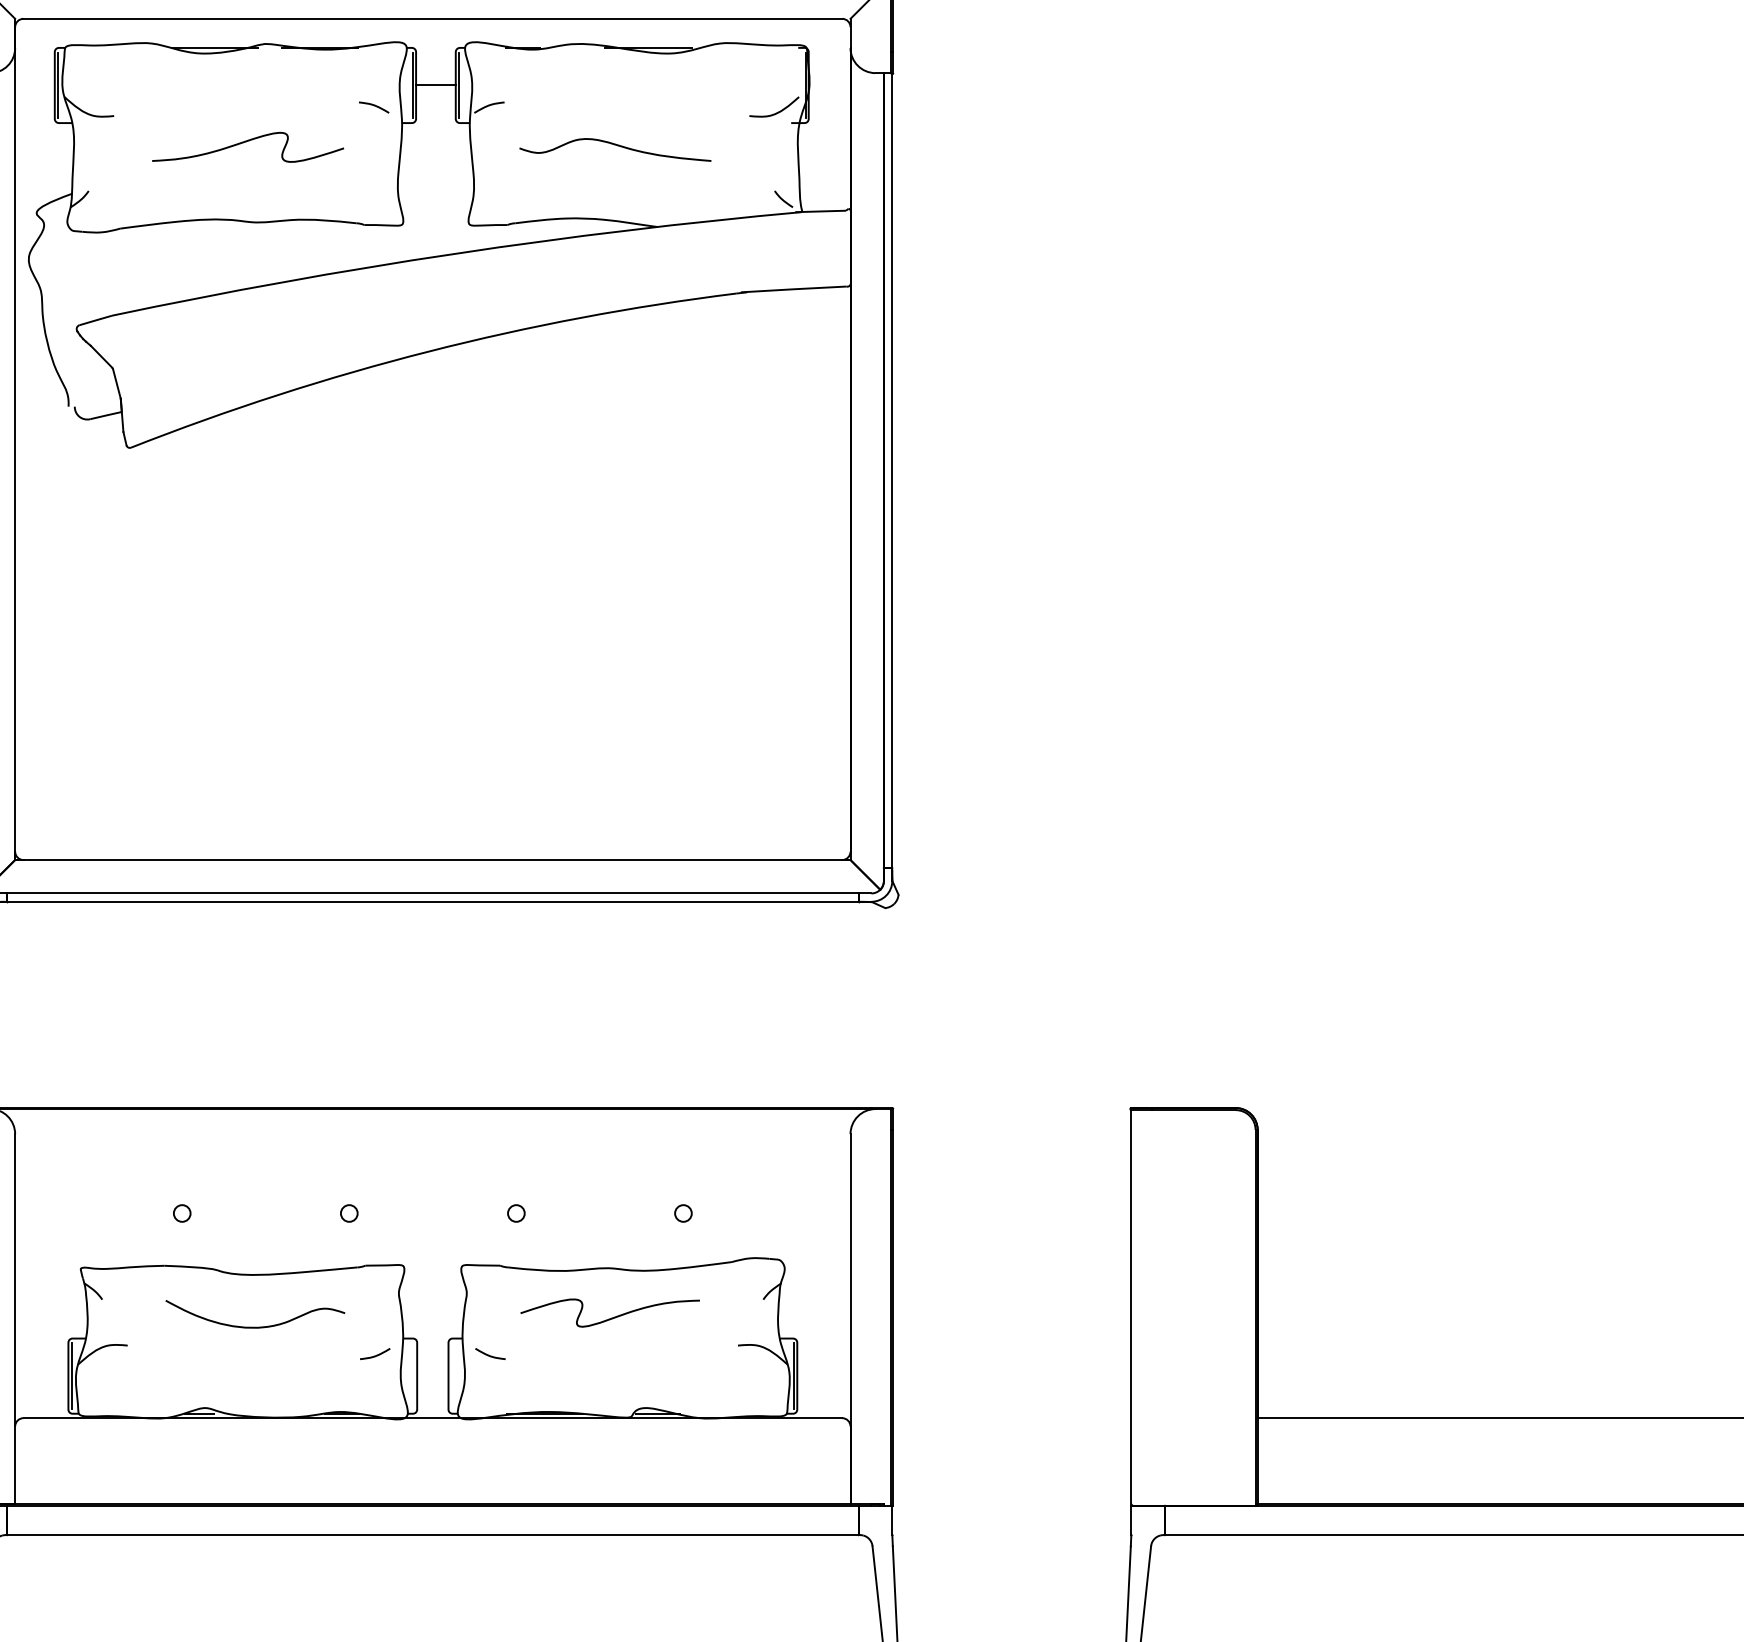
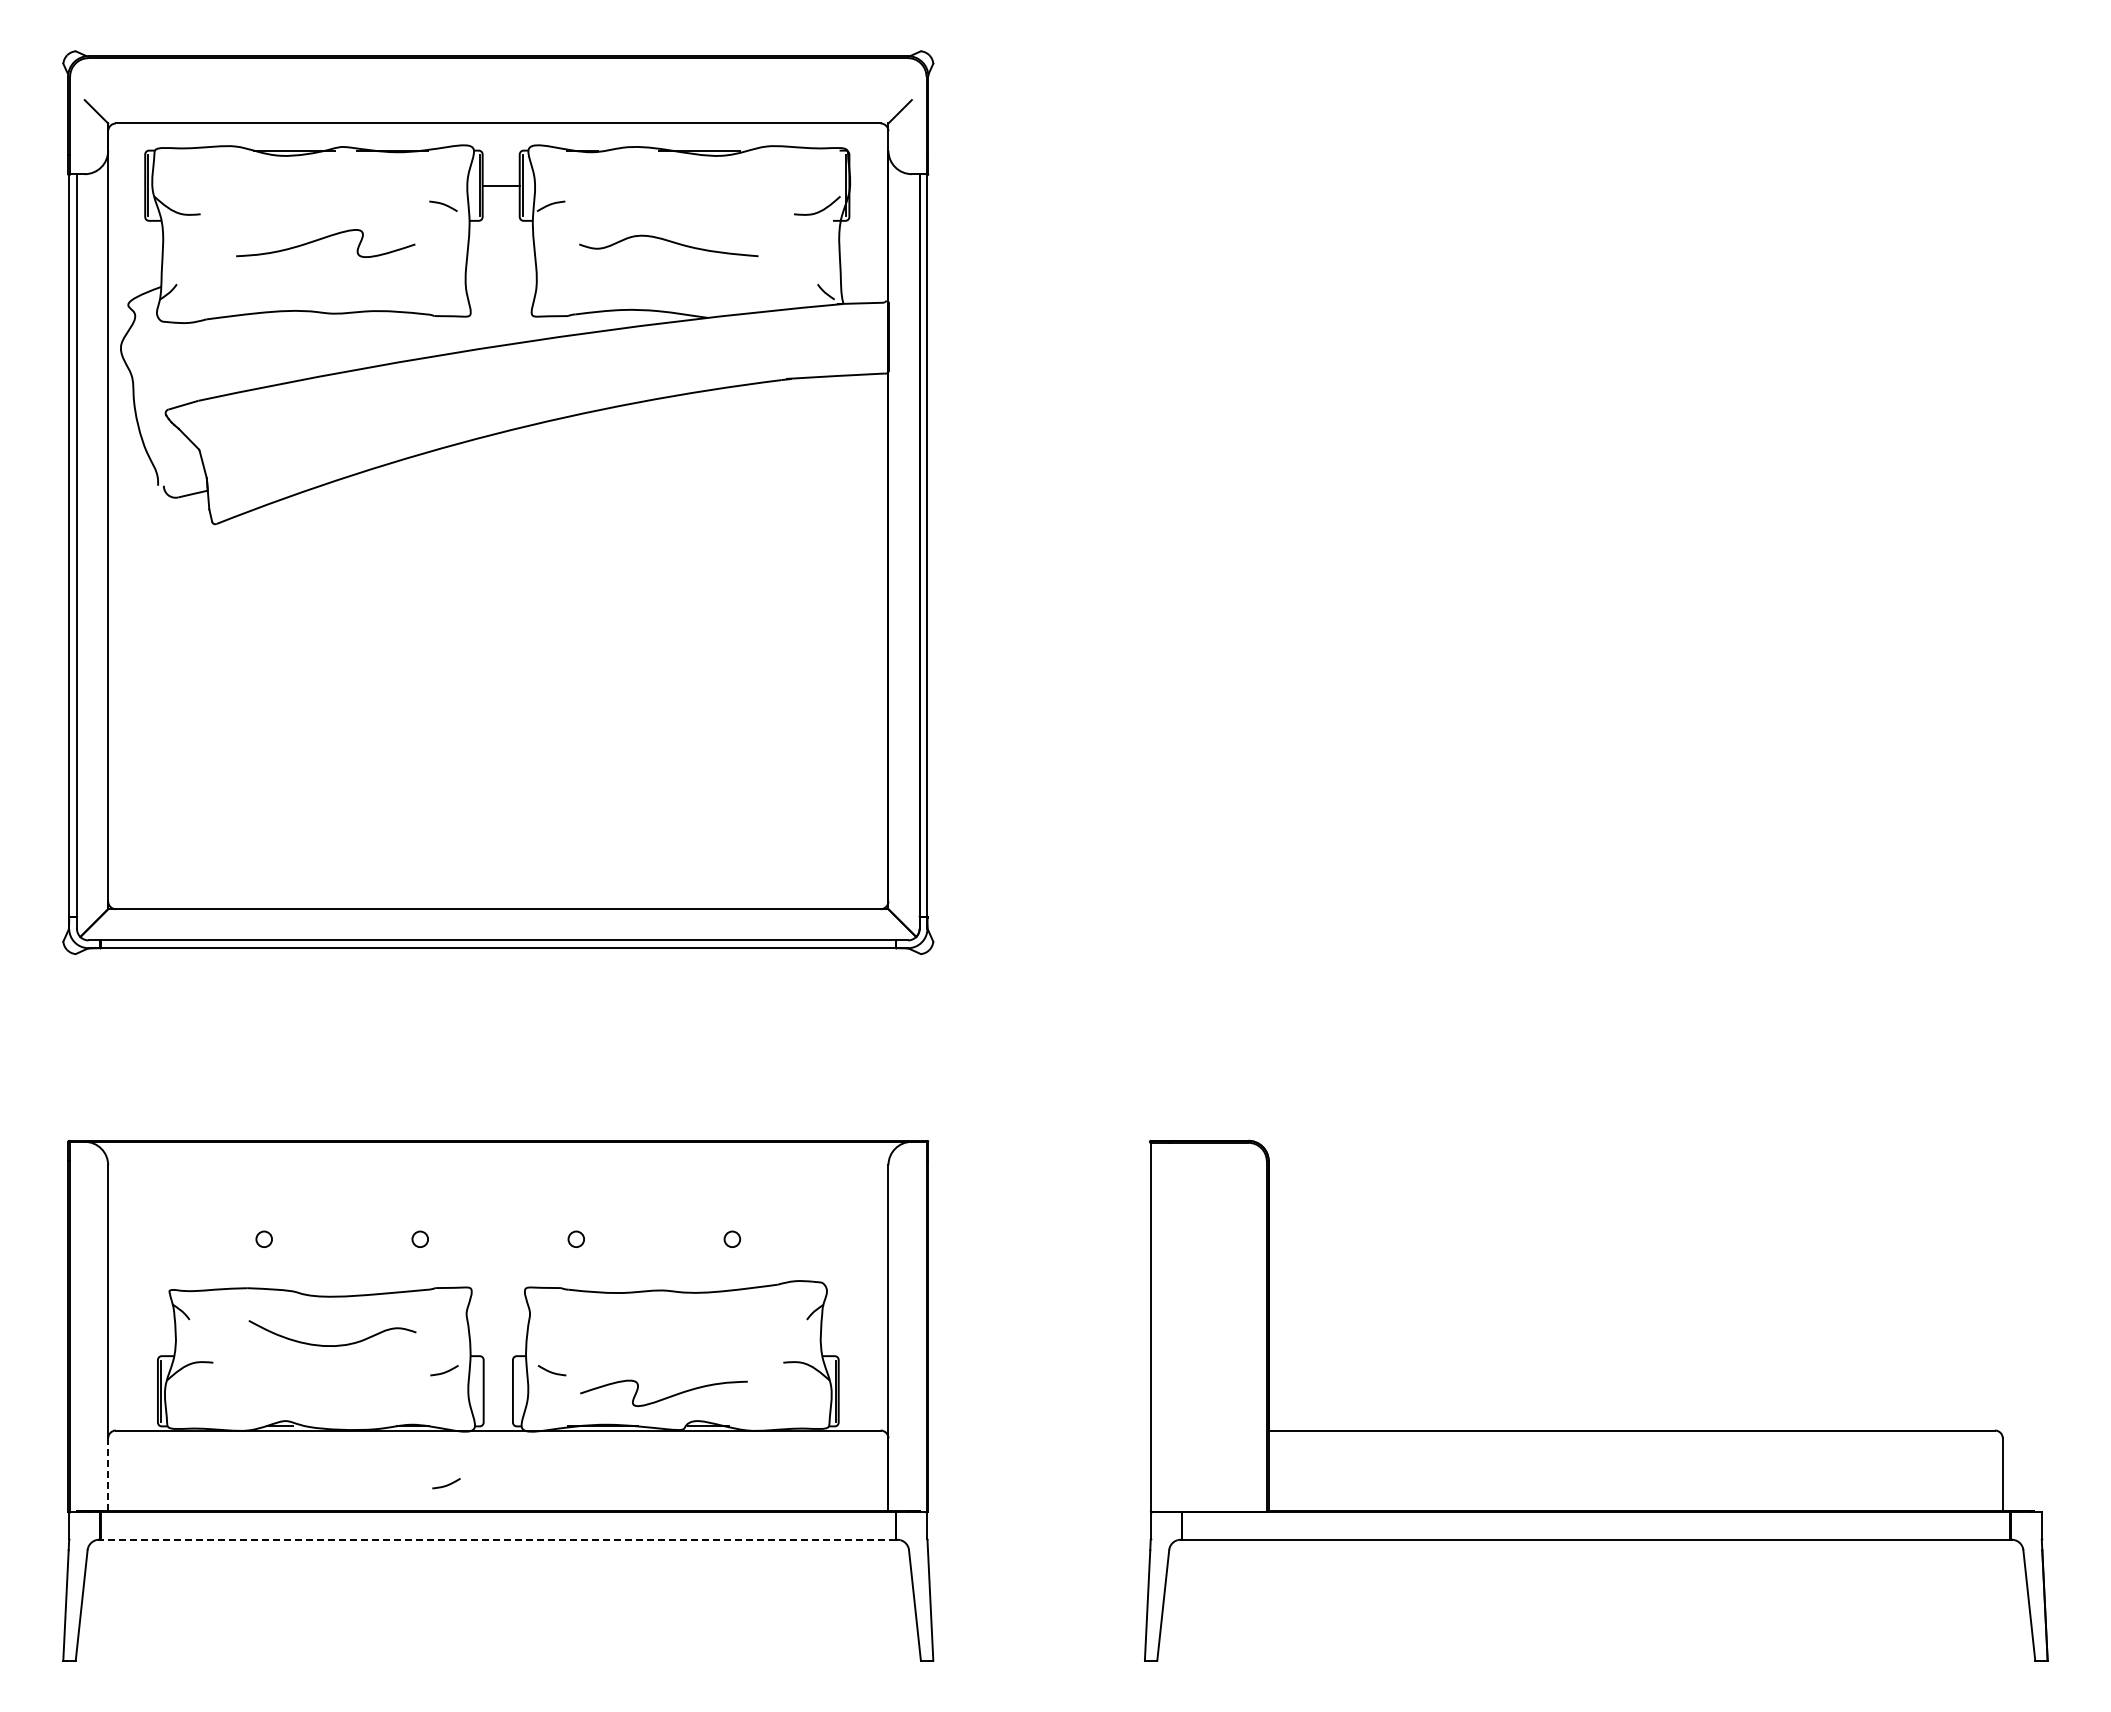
curve: (611, 1317) -> (665, 1397), moved
line: (15, 1465) -> (108, 1474), solid -> dashed
curve: (377, 1475) -> (446, 1484), added
line: (433, 1534) -> (498, 1539), solid -> dashed

